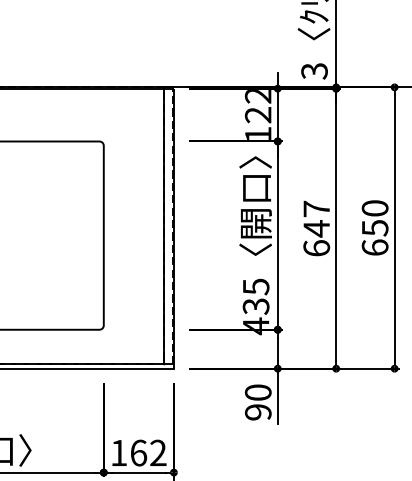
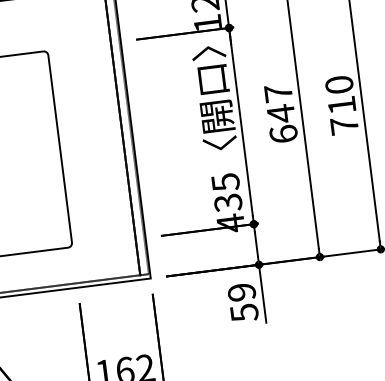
text: (374, 237) -> (342, 115), 650 -> 710
text: (257, 402) -> (242, 302), 90 -> 59

